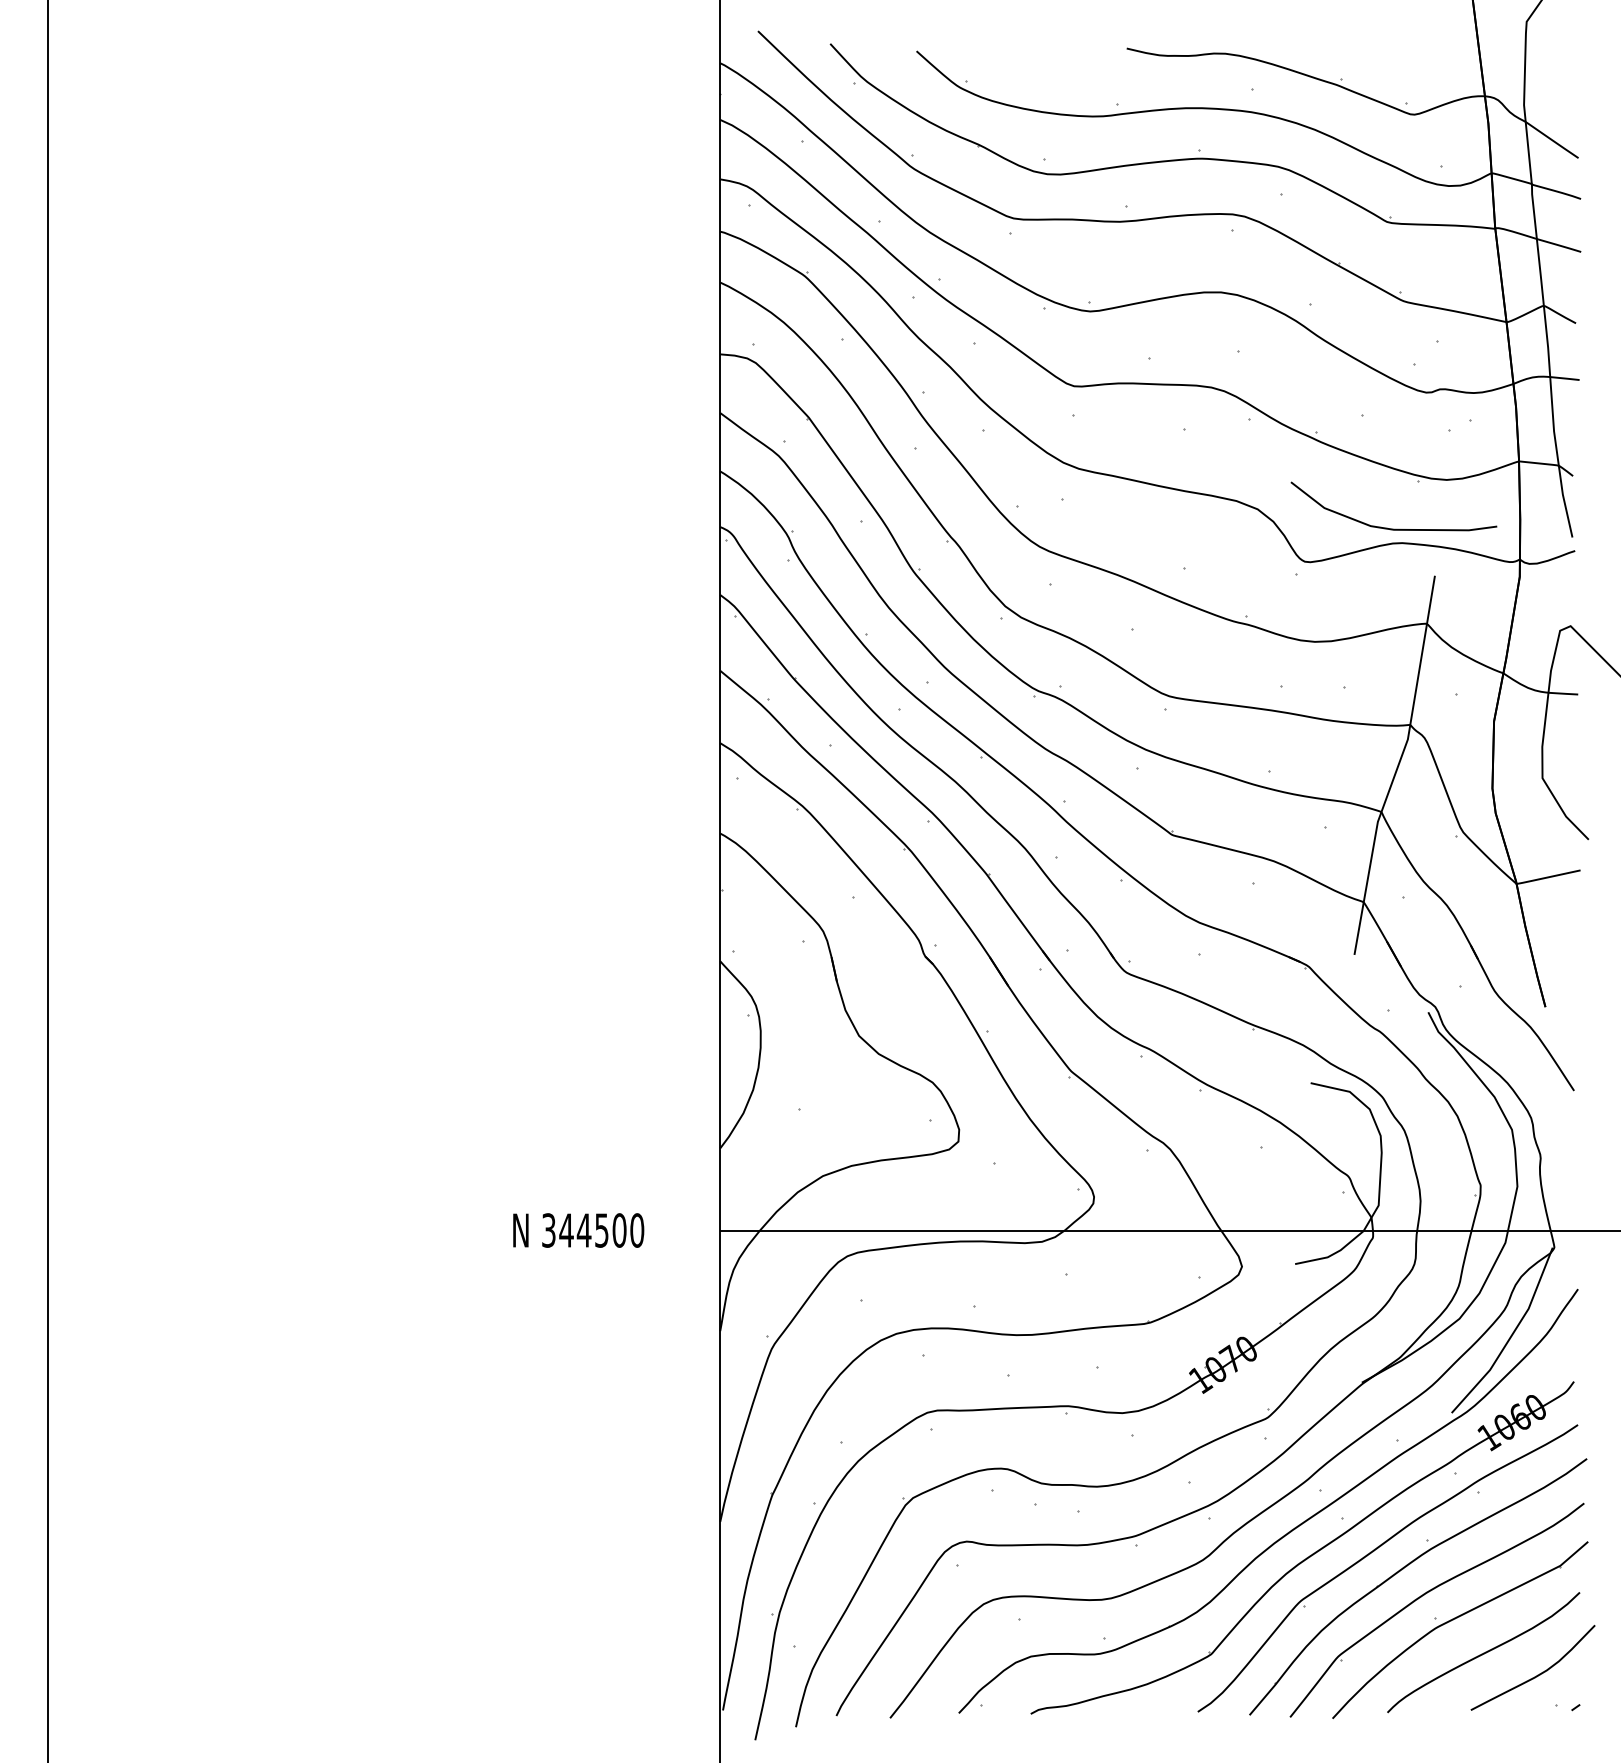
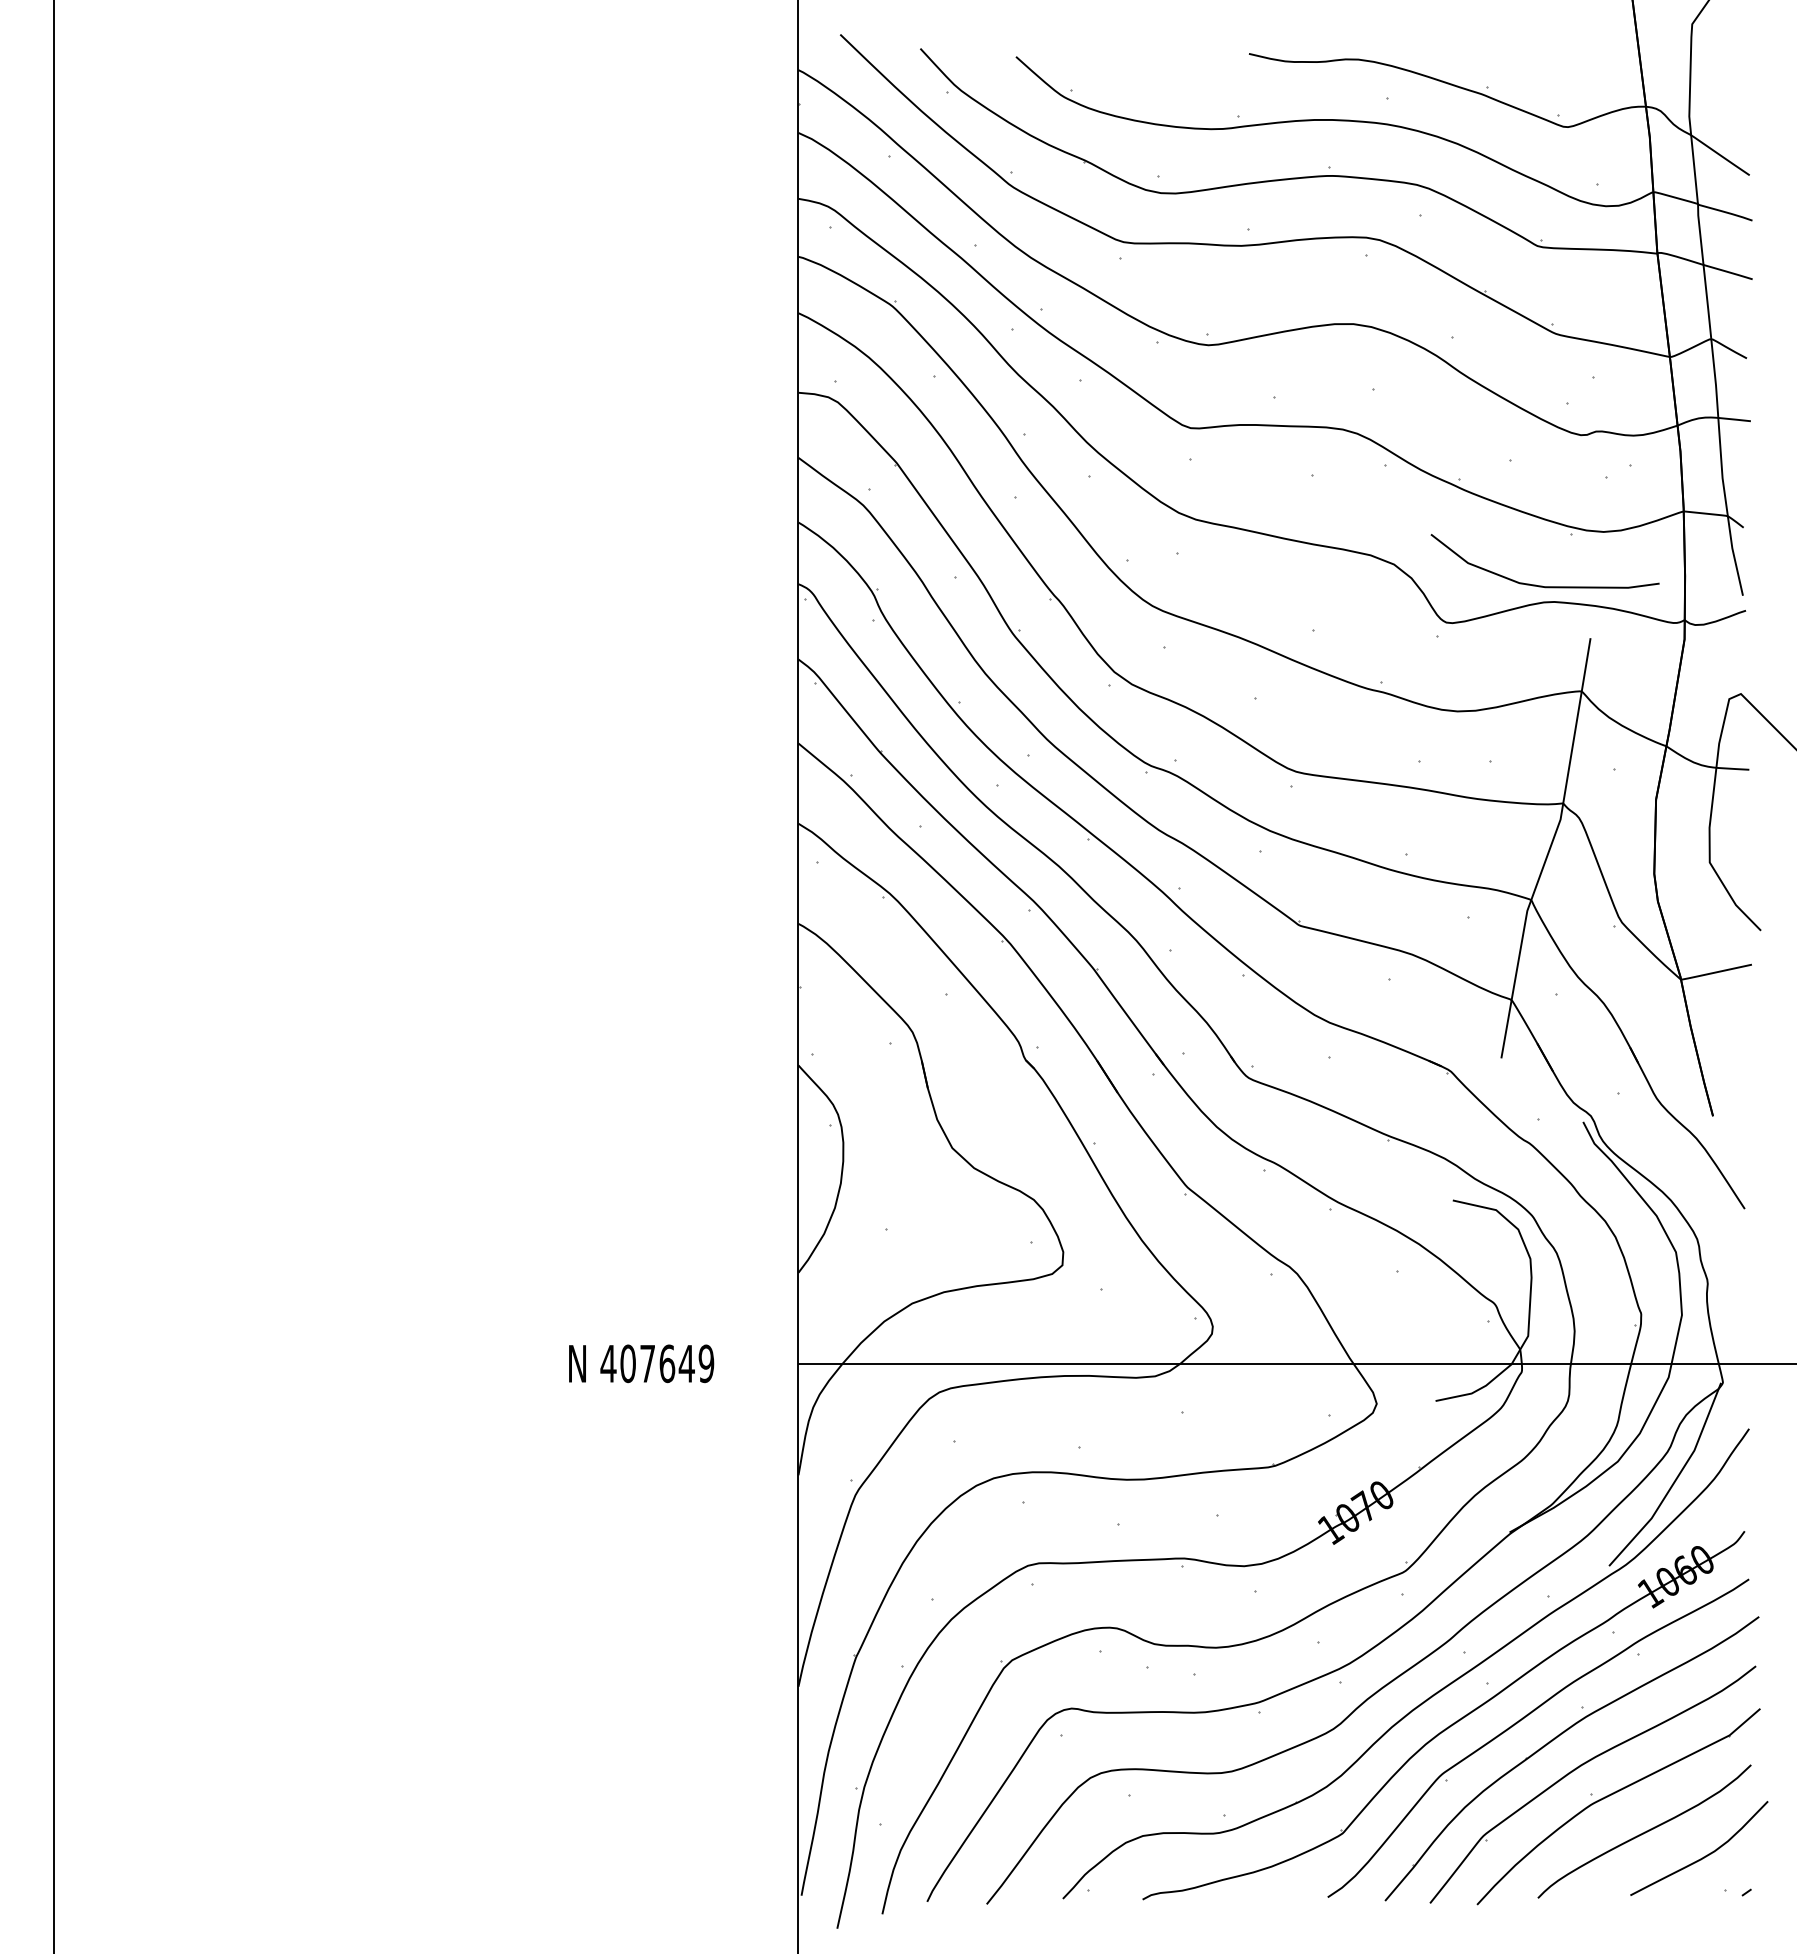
text: (593, 1230) -> (657, 1363), 344500 -> 407649

